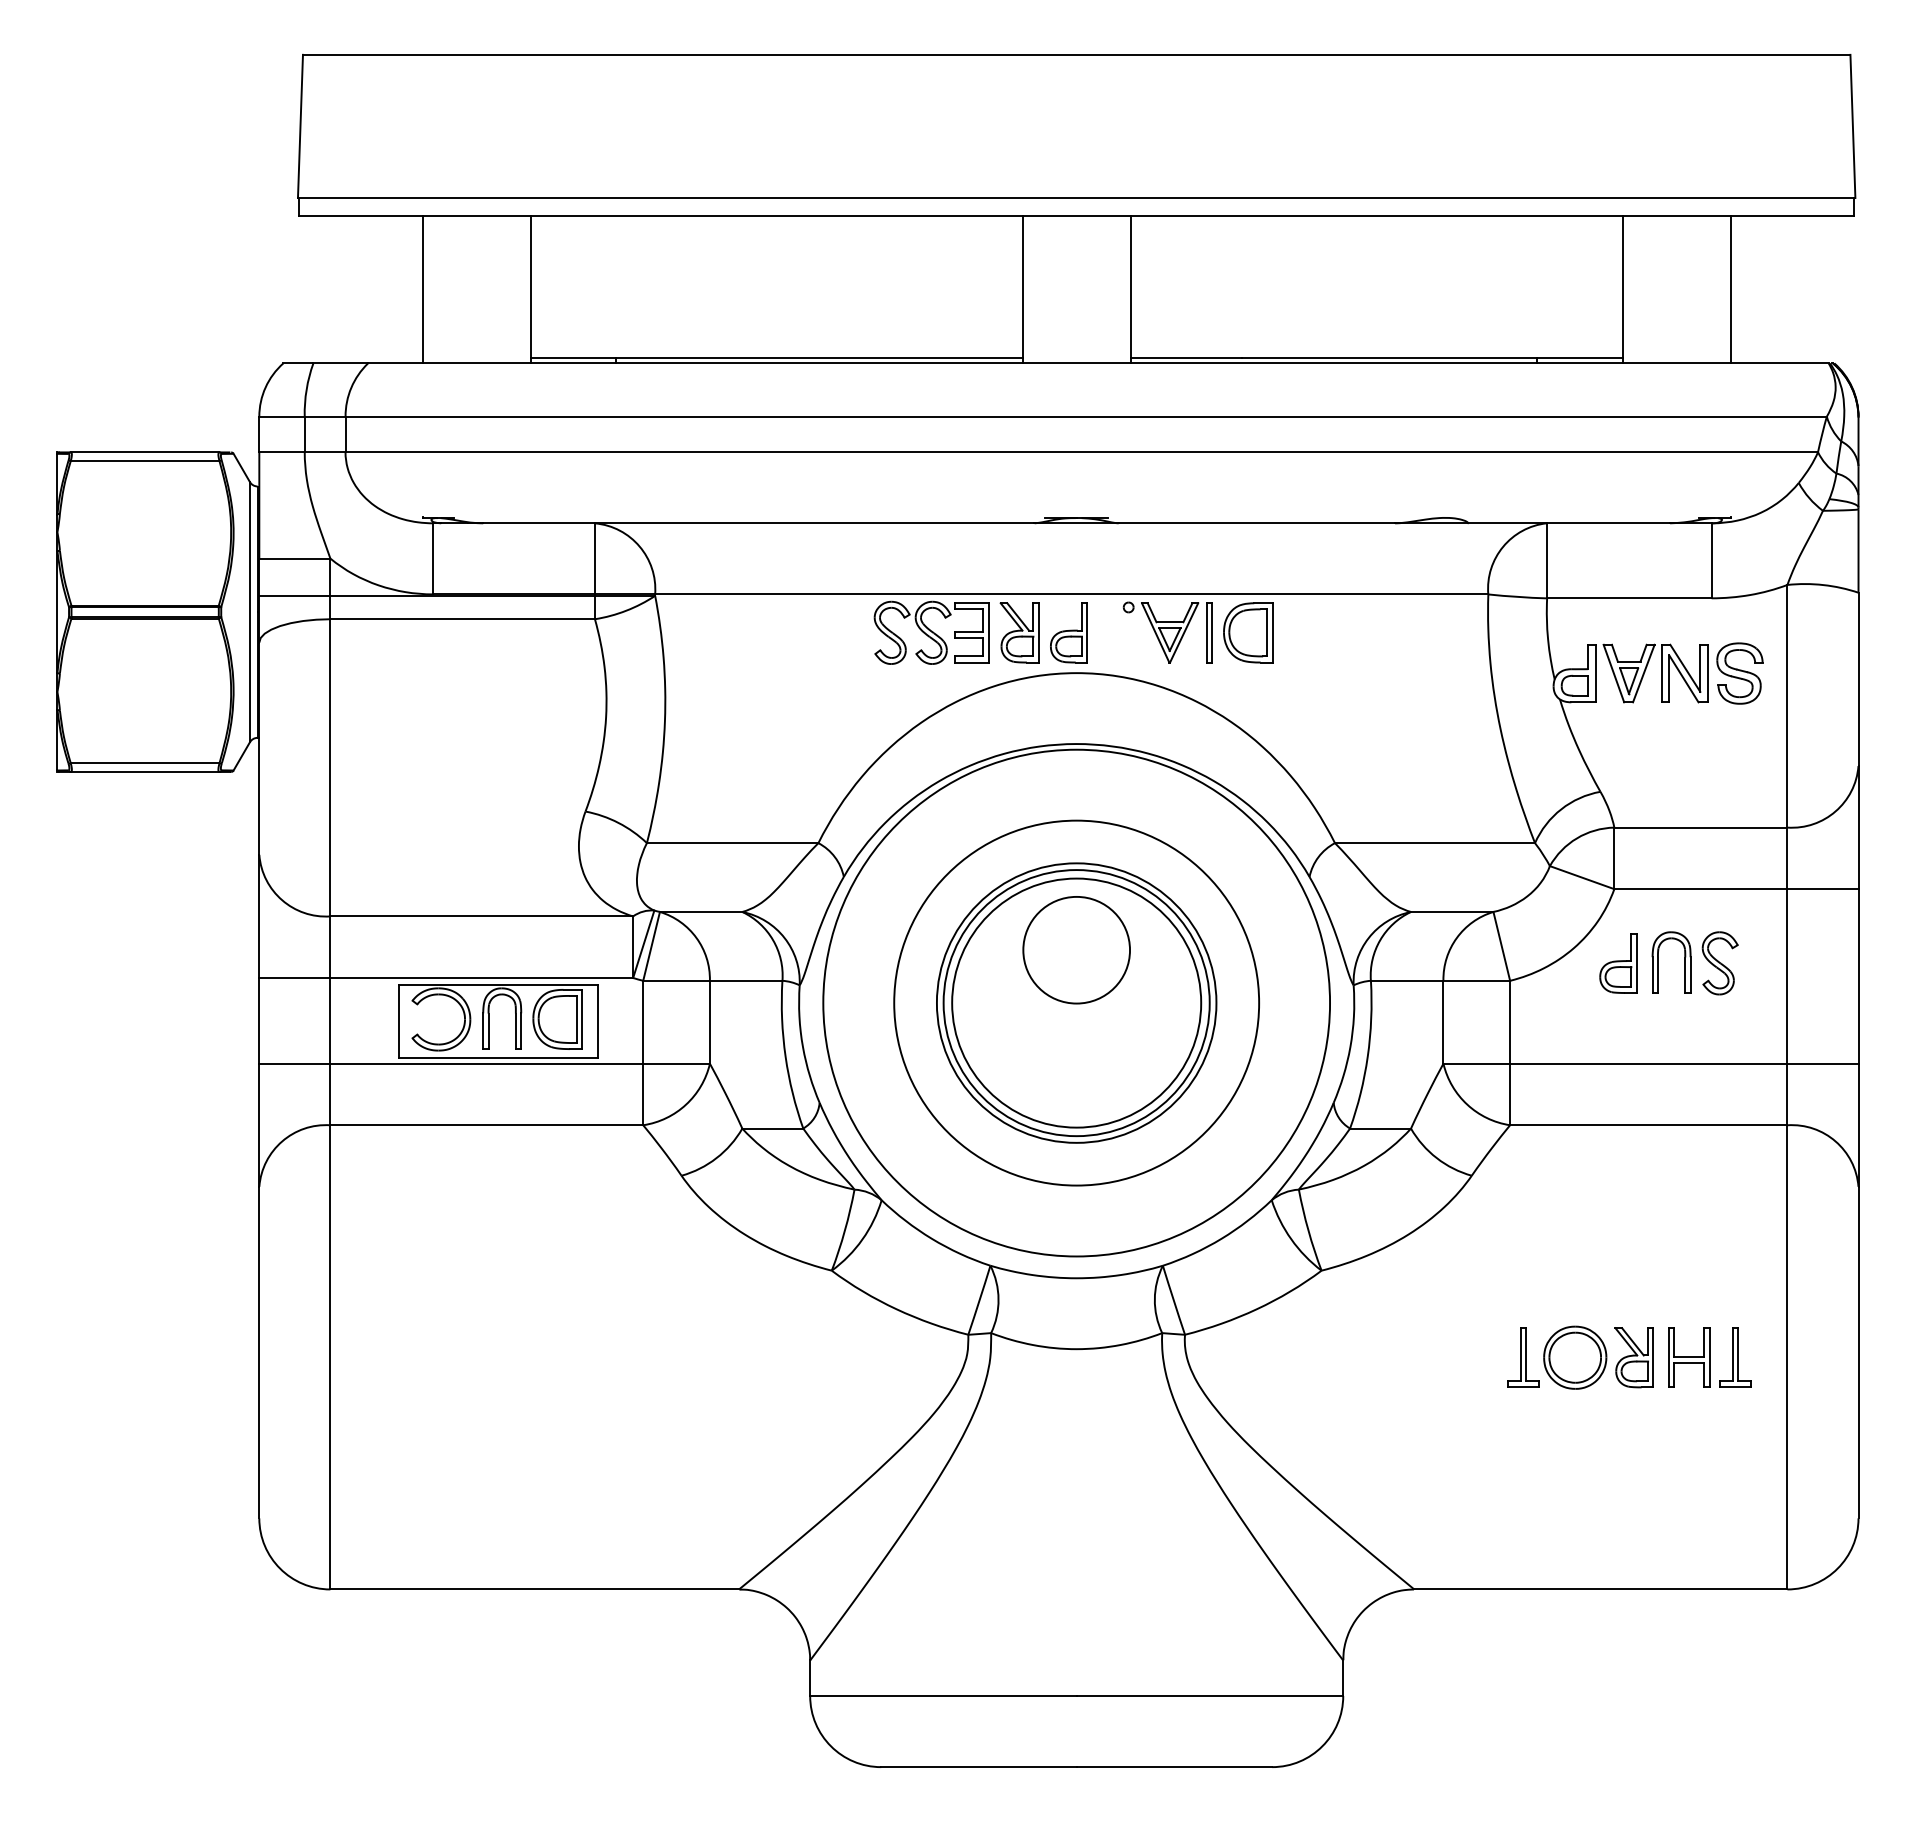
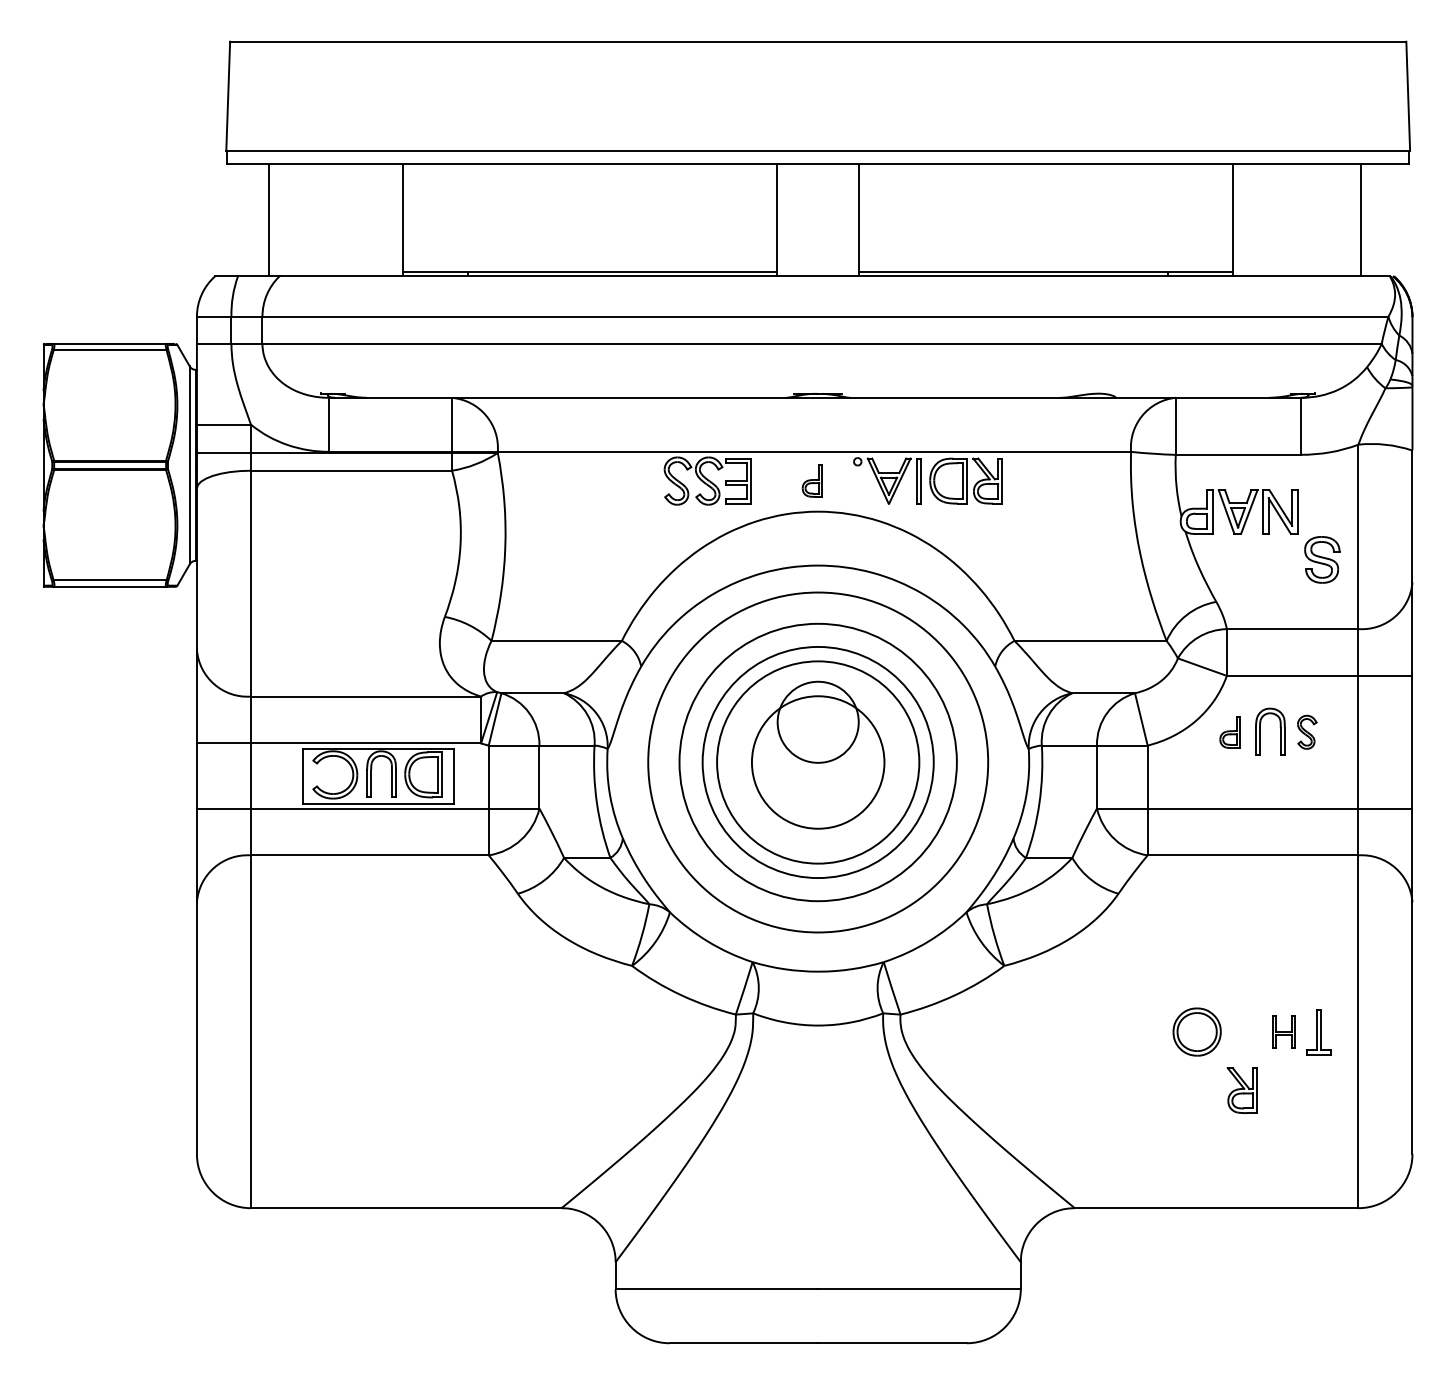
line: (422, 289) -> (268, 220), moved
line: (1730, 289) -> (1360, 220), moved
part: (1019, 632) -> (987, 480), moved
part: (1068, 632) -> (811, 480), size x0.7
part: (1739, 673) -> (1322, 559), moved
part: (1618, 963) -> (1230, 732), size x0.7
part: (1719, 963) -> (1306, 732), size x0.7
circle: (1076, 1002) -> (818, 762), size x0.6
circle: (1076, 1002) -> (818, 762), size x0.7
circle: (1076, 1002) -> (818, 762), size x1.6
part: (1523, 1357) -> (1157, 1031), removed
part: (1633, 1357) -> (1241, 1090), moved
part: (1689, 1357) -> (1284, 1031), size x0.7

